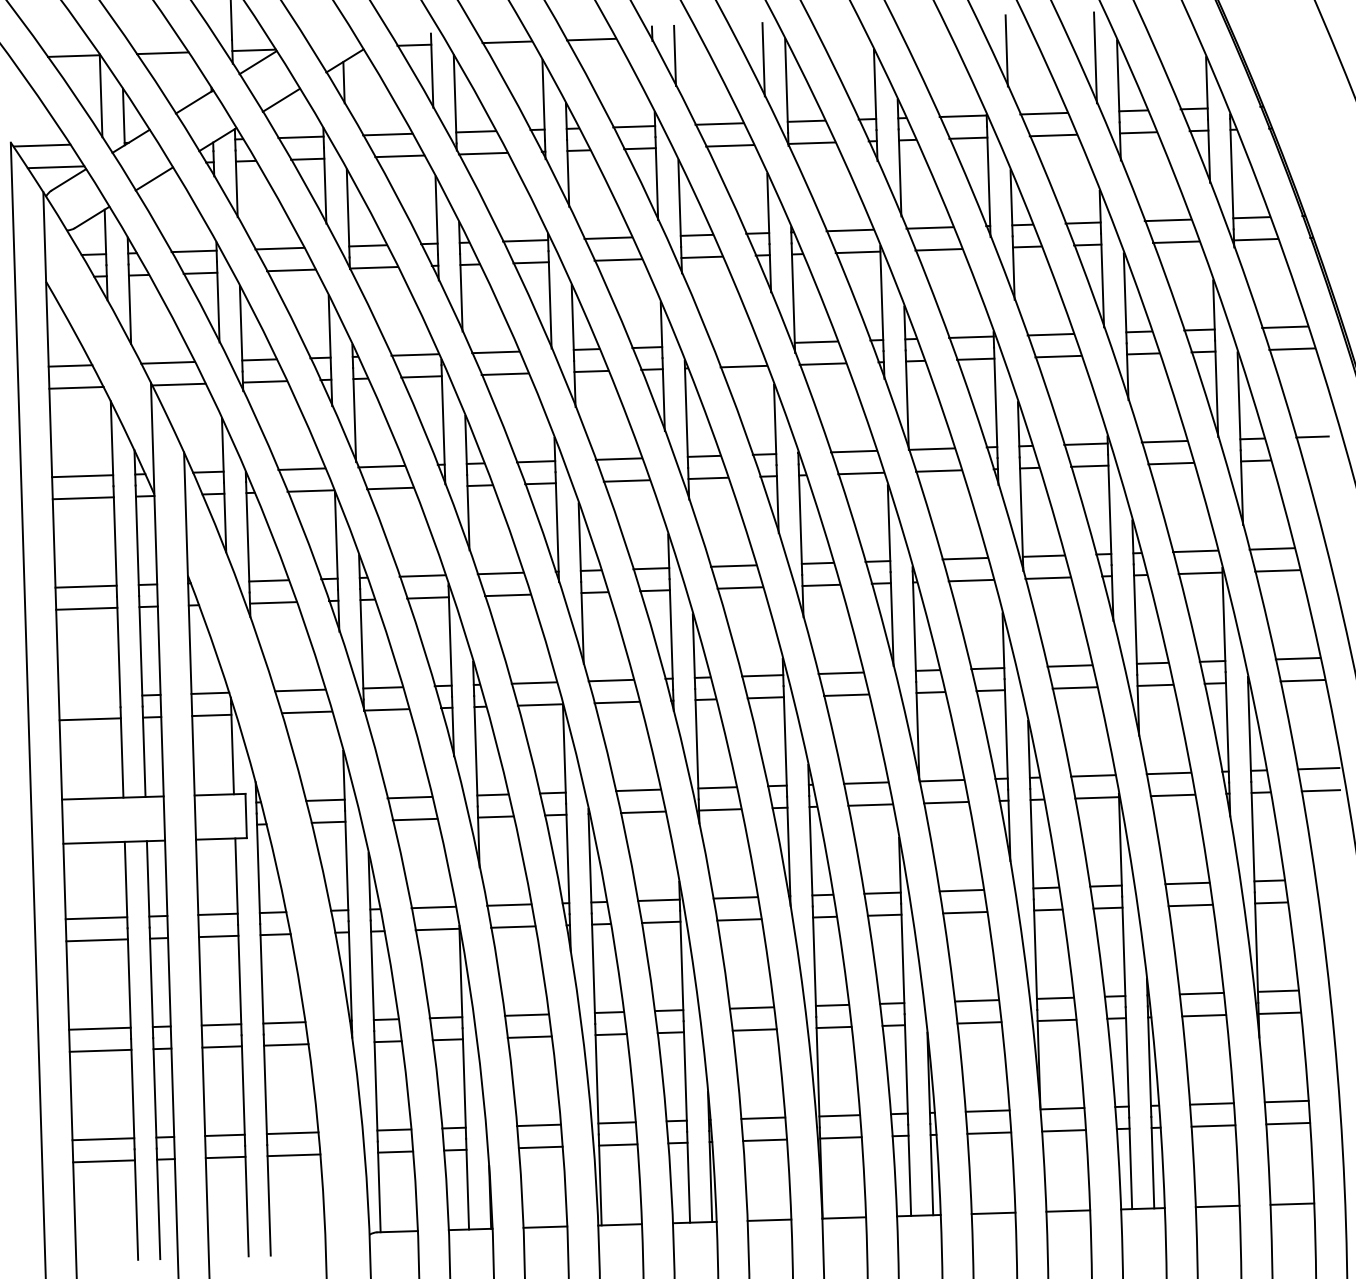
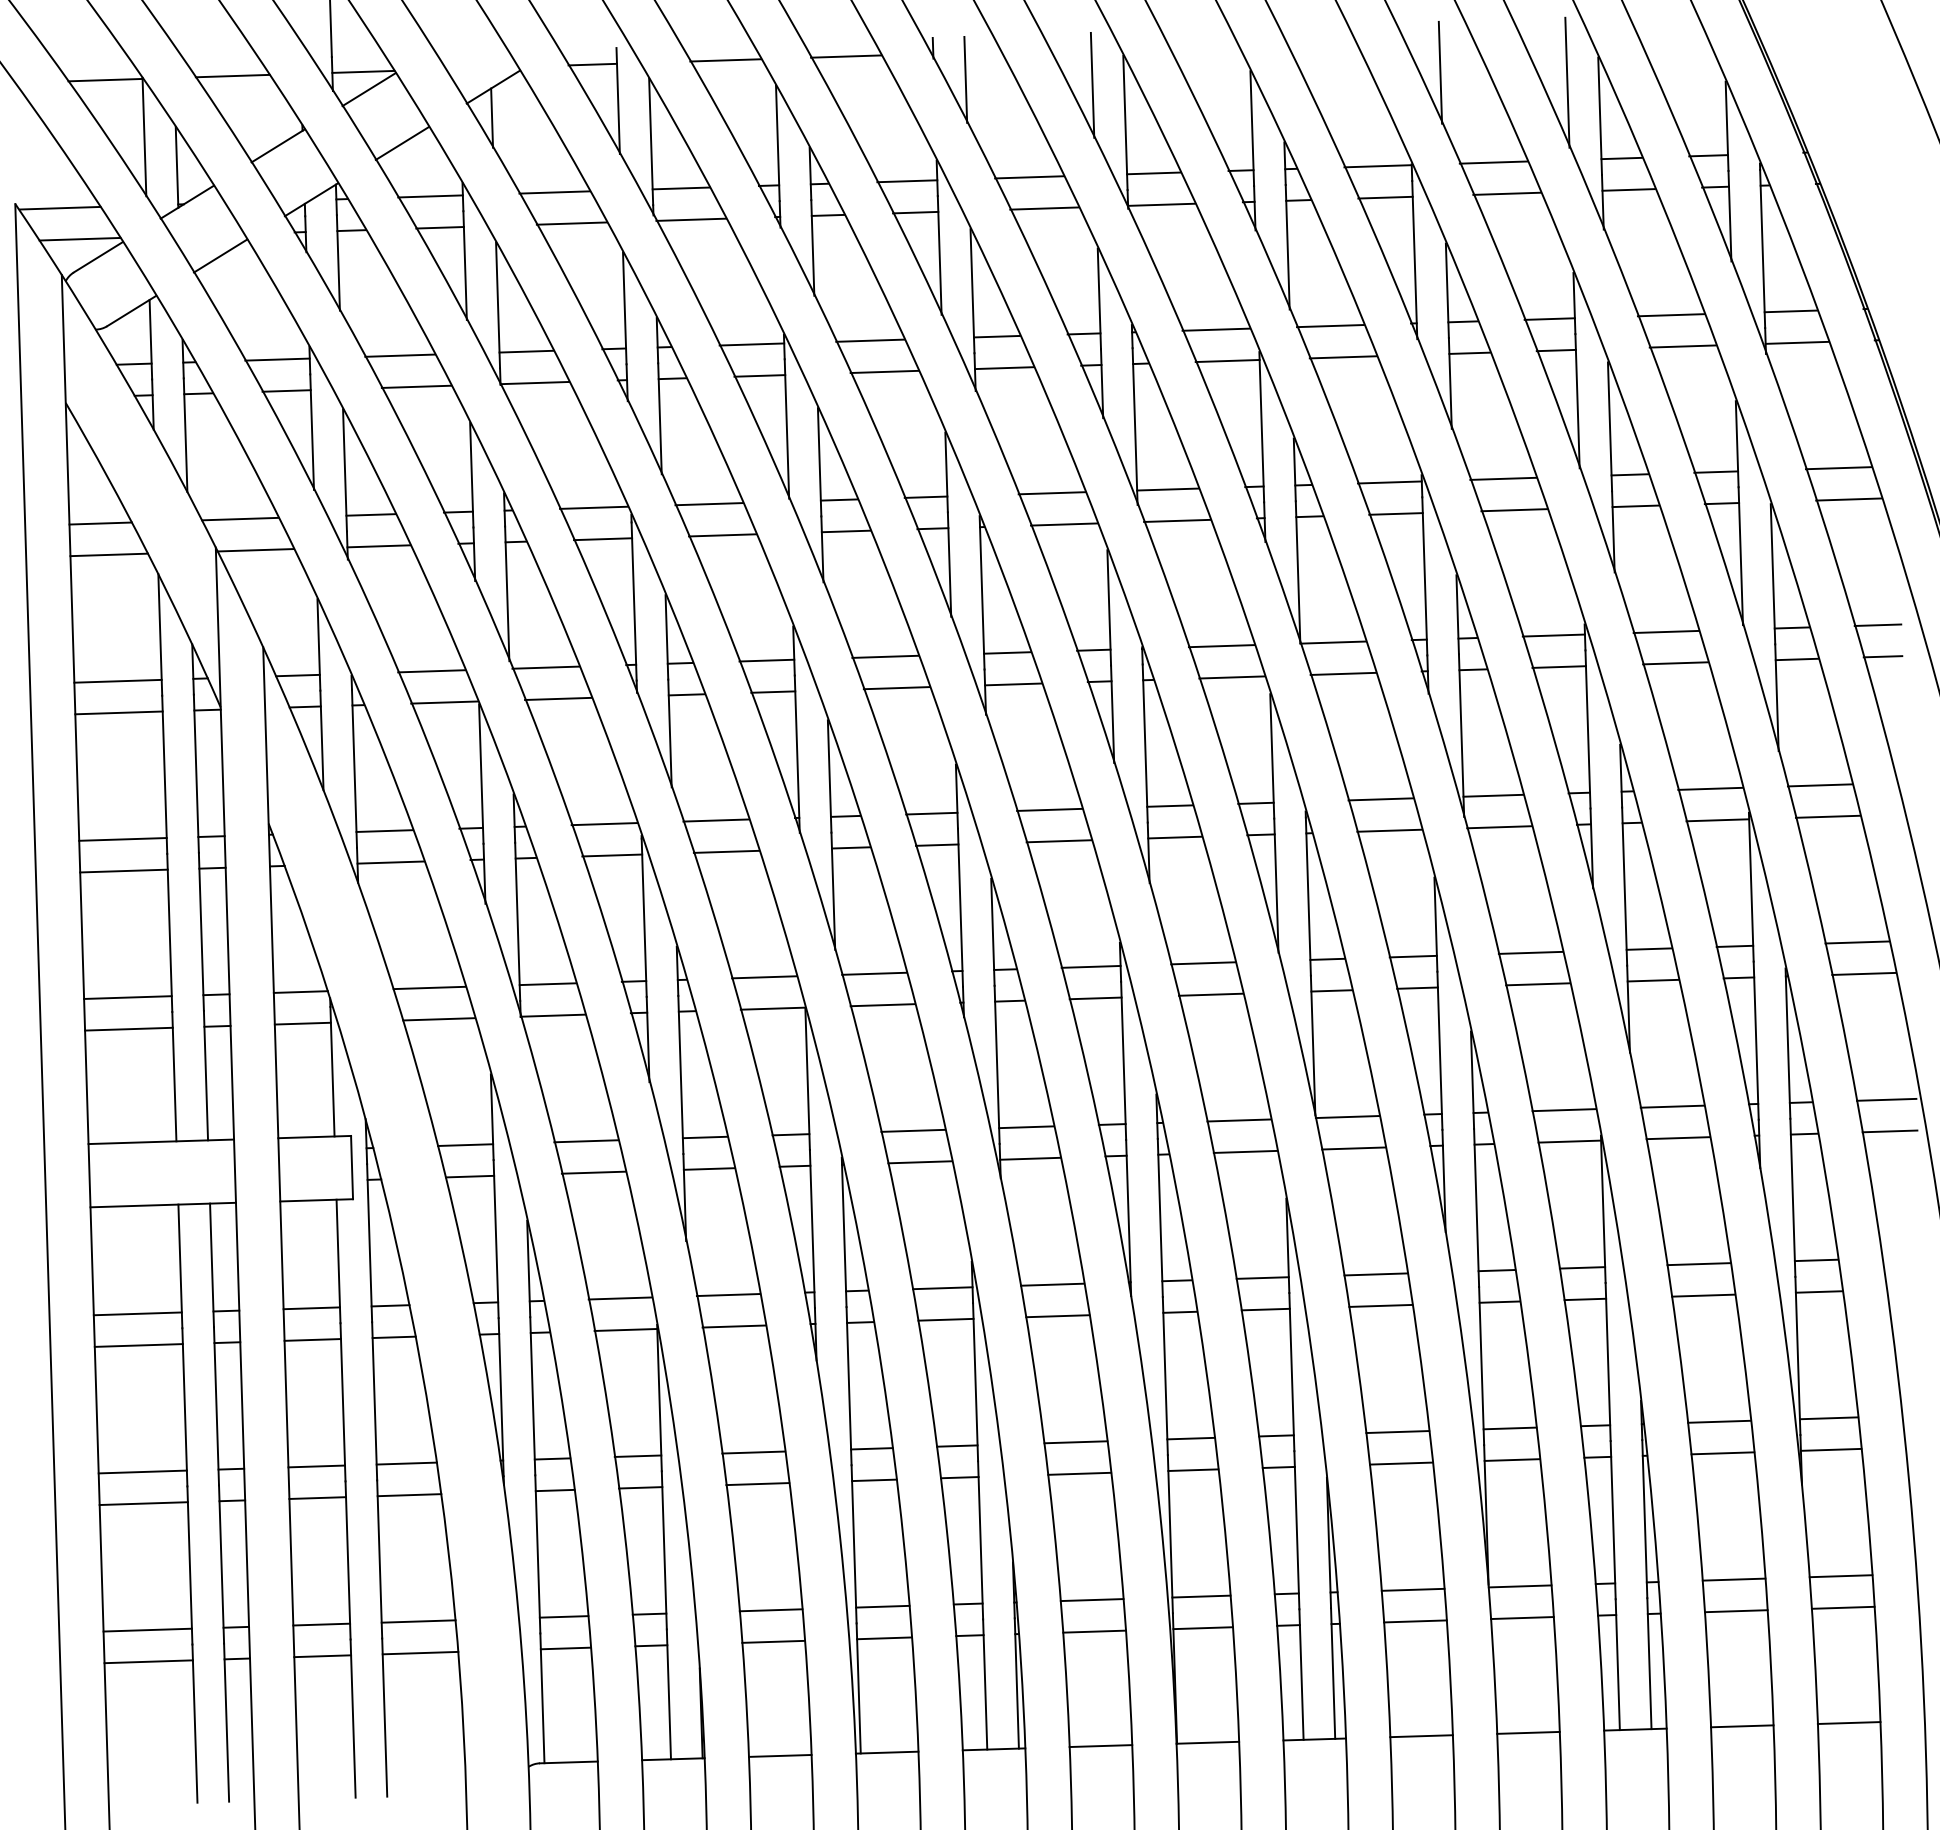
line: (735, 344) -> (1052, 492), added
line: (1315, 458) -> (1882, 655), added
line: (89, 697) -> (127, 997), added

